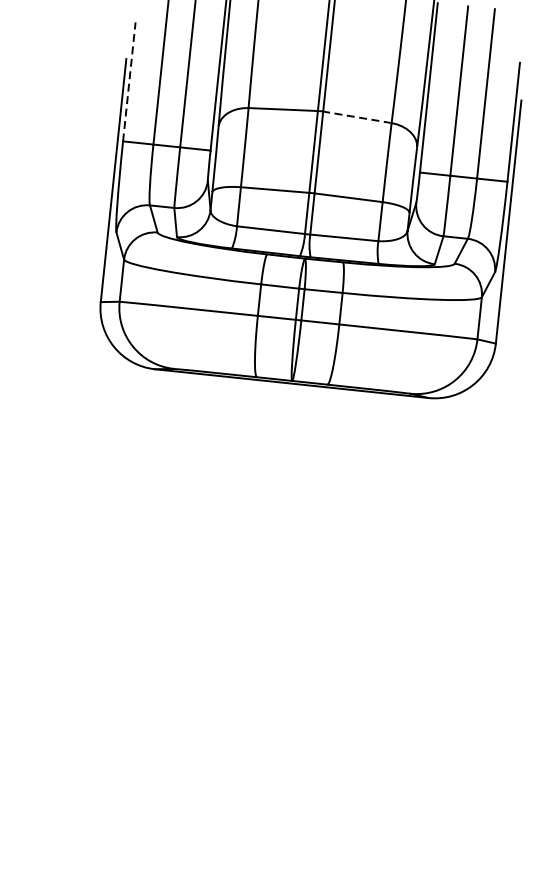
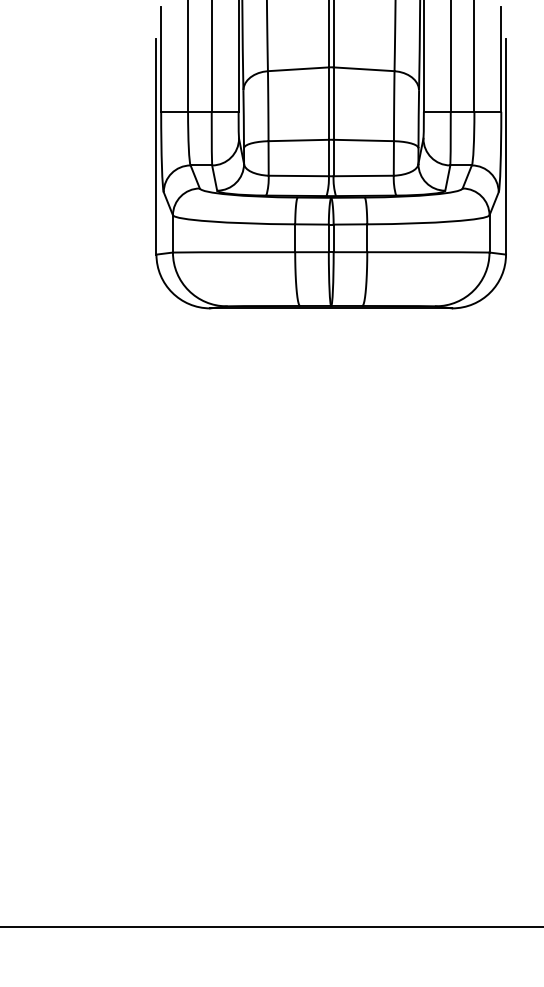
line: (129, 82) -> (161, 59), dashed -> solid
line: (357, 117) -> (364, 69), dashed -> solid

